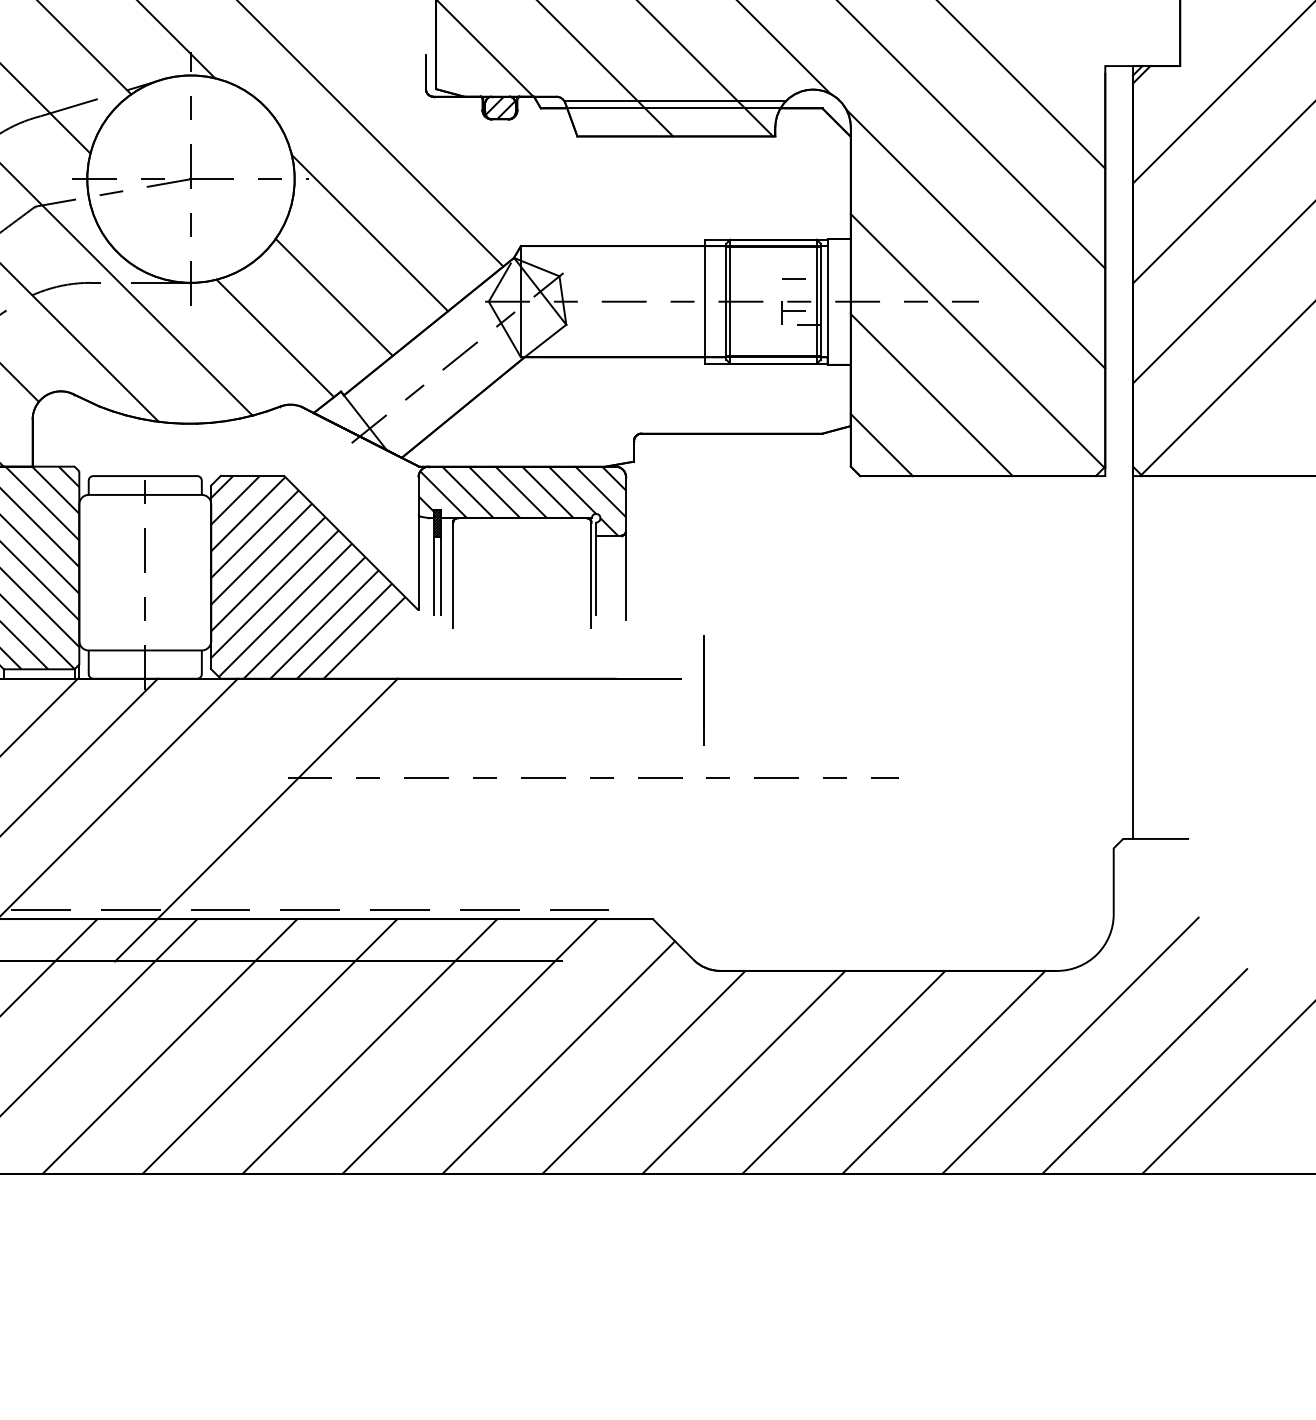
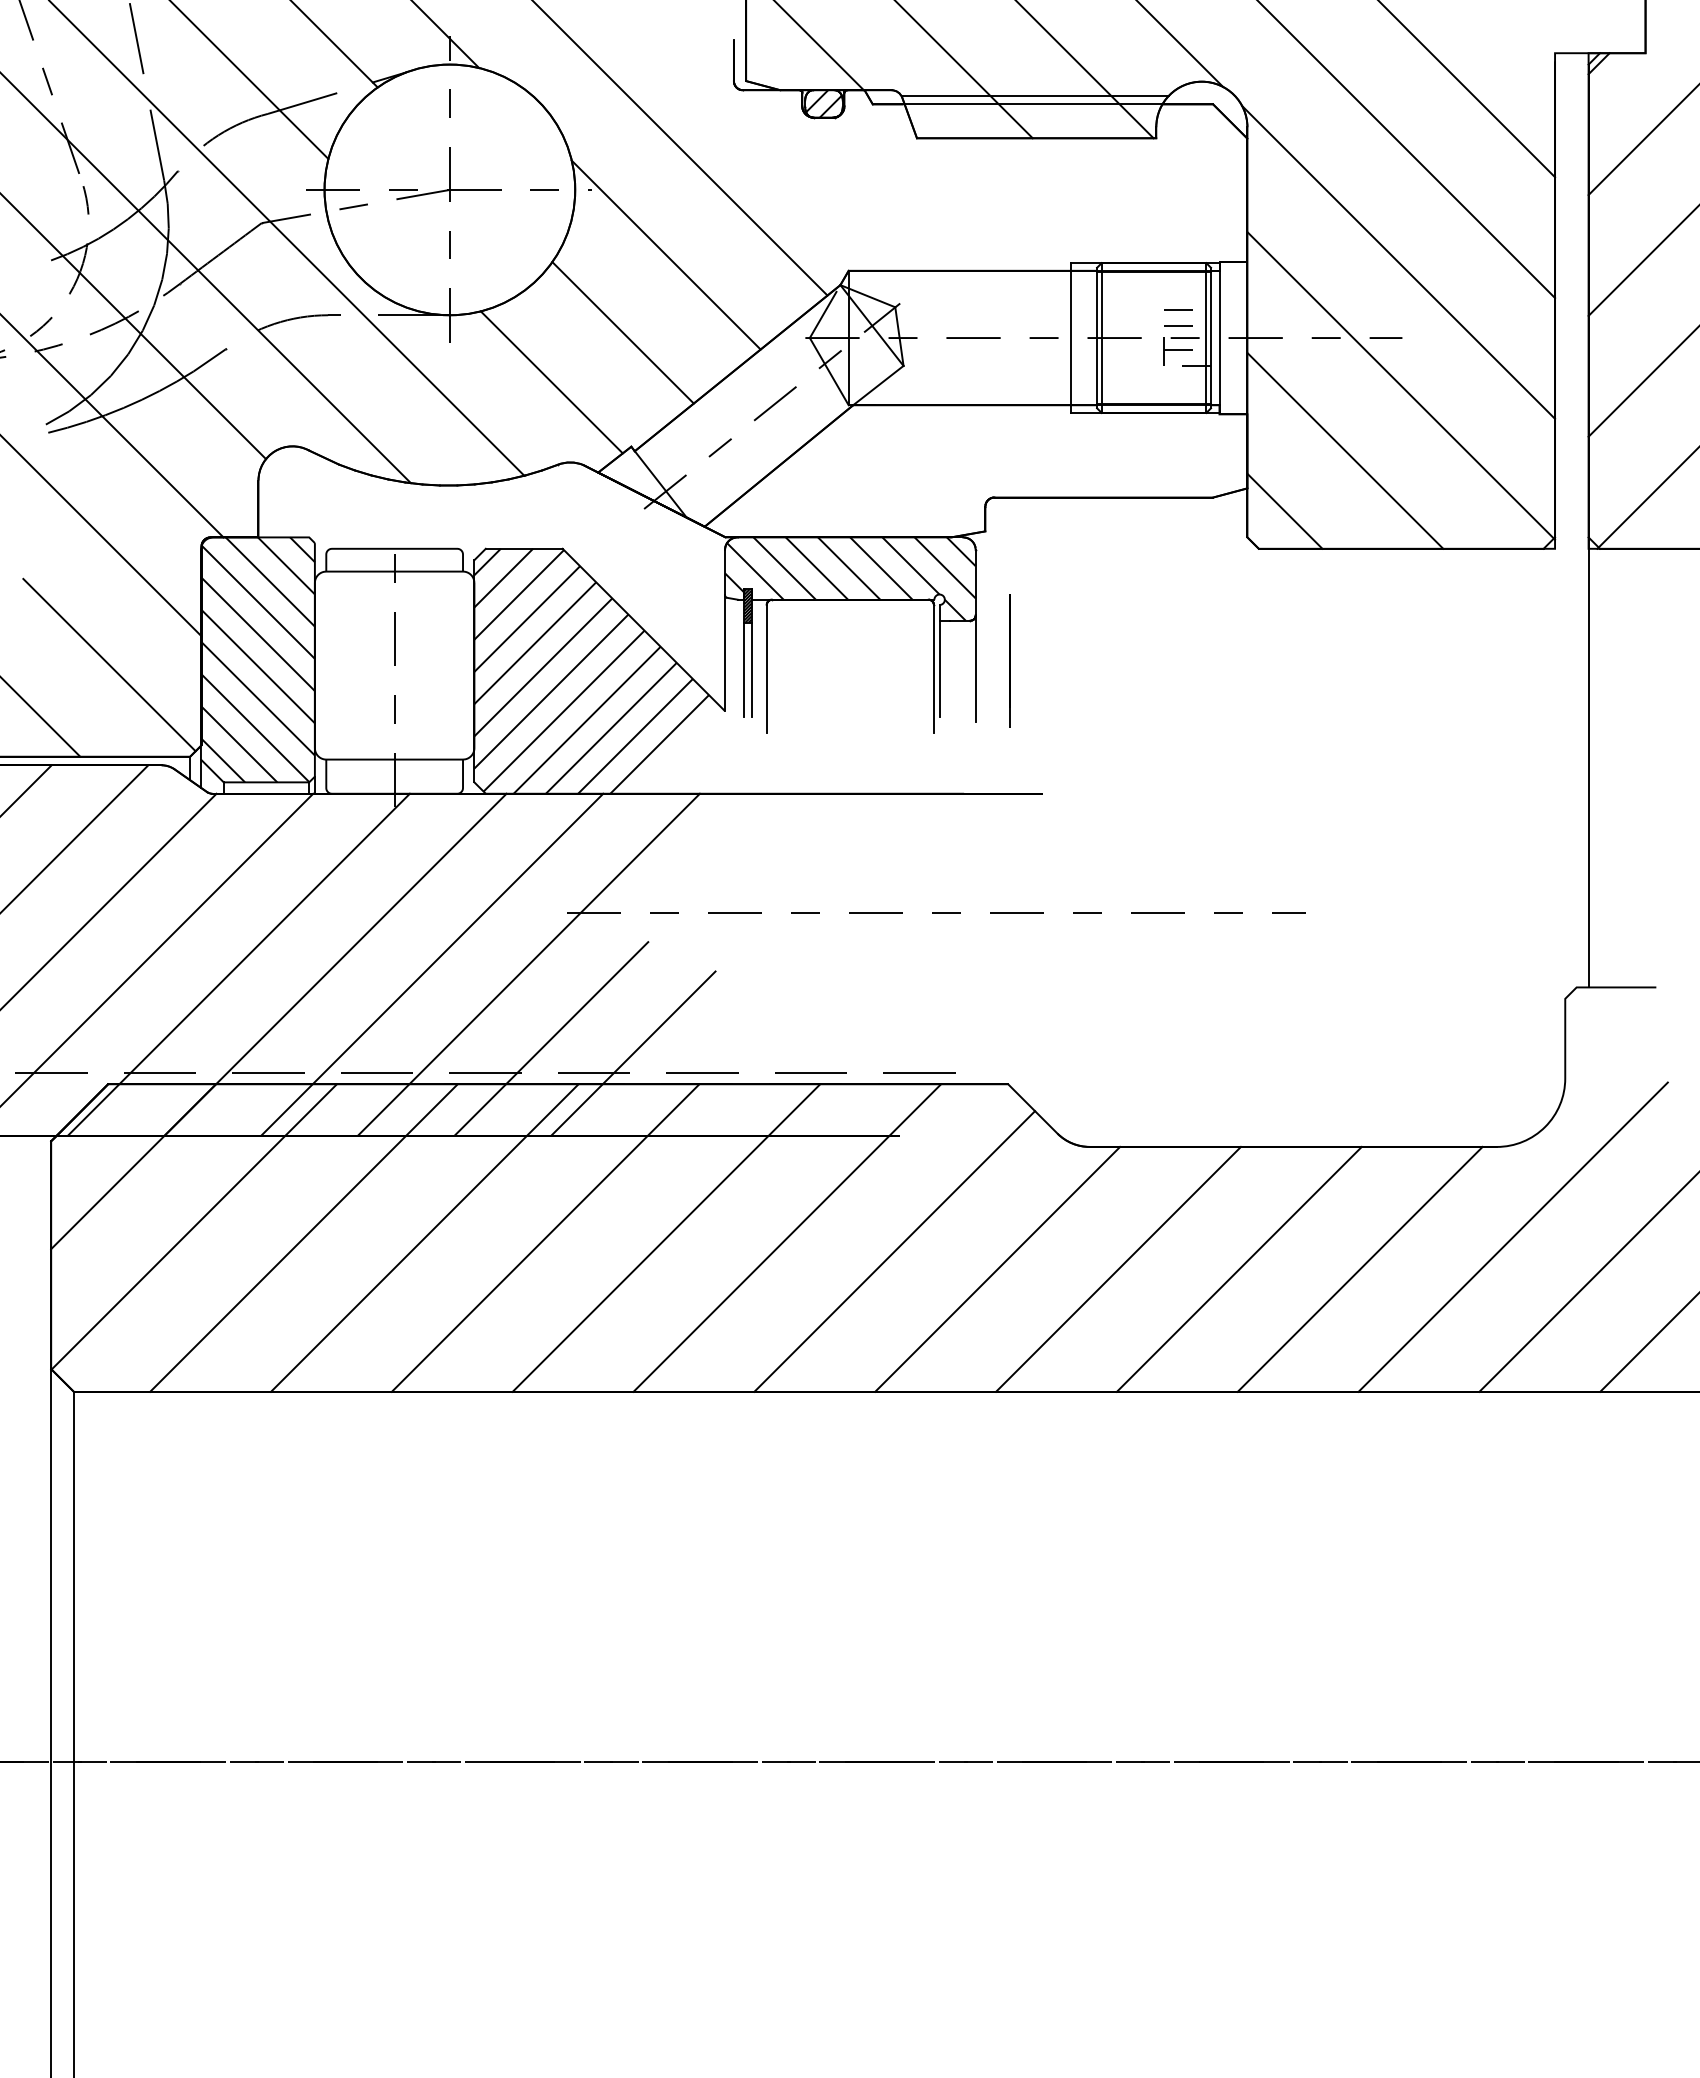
line: (793, 291) -> (1178, 325), added
line: (703, 690) -> (1009, 660), moved
line: (176, 819) -> (432, 964), added
line: (275, 881) -> (551, 1038), added
line: (342, 893) -> (633, 1053), added

